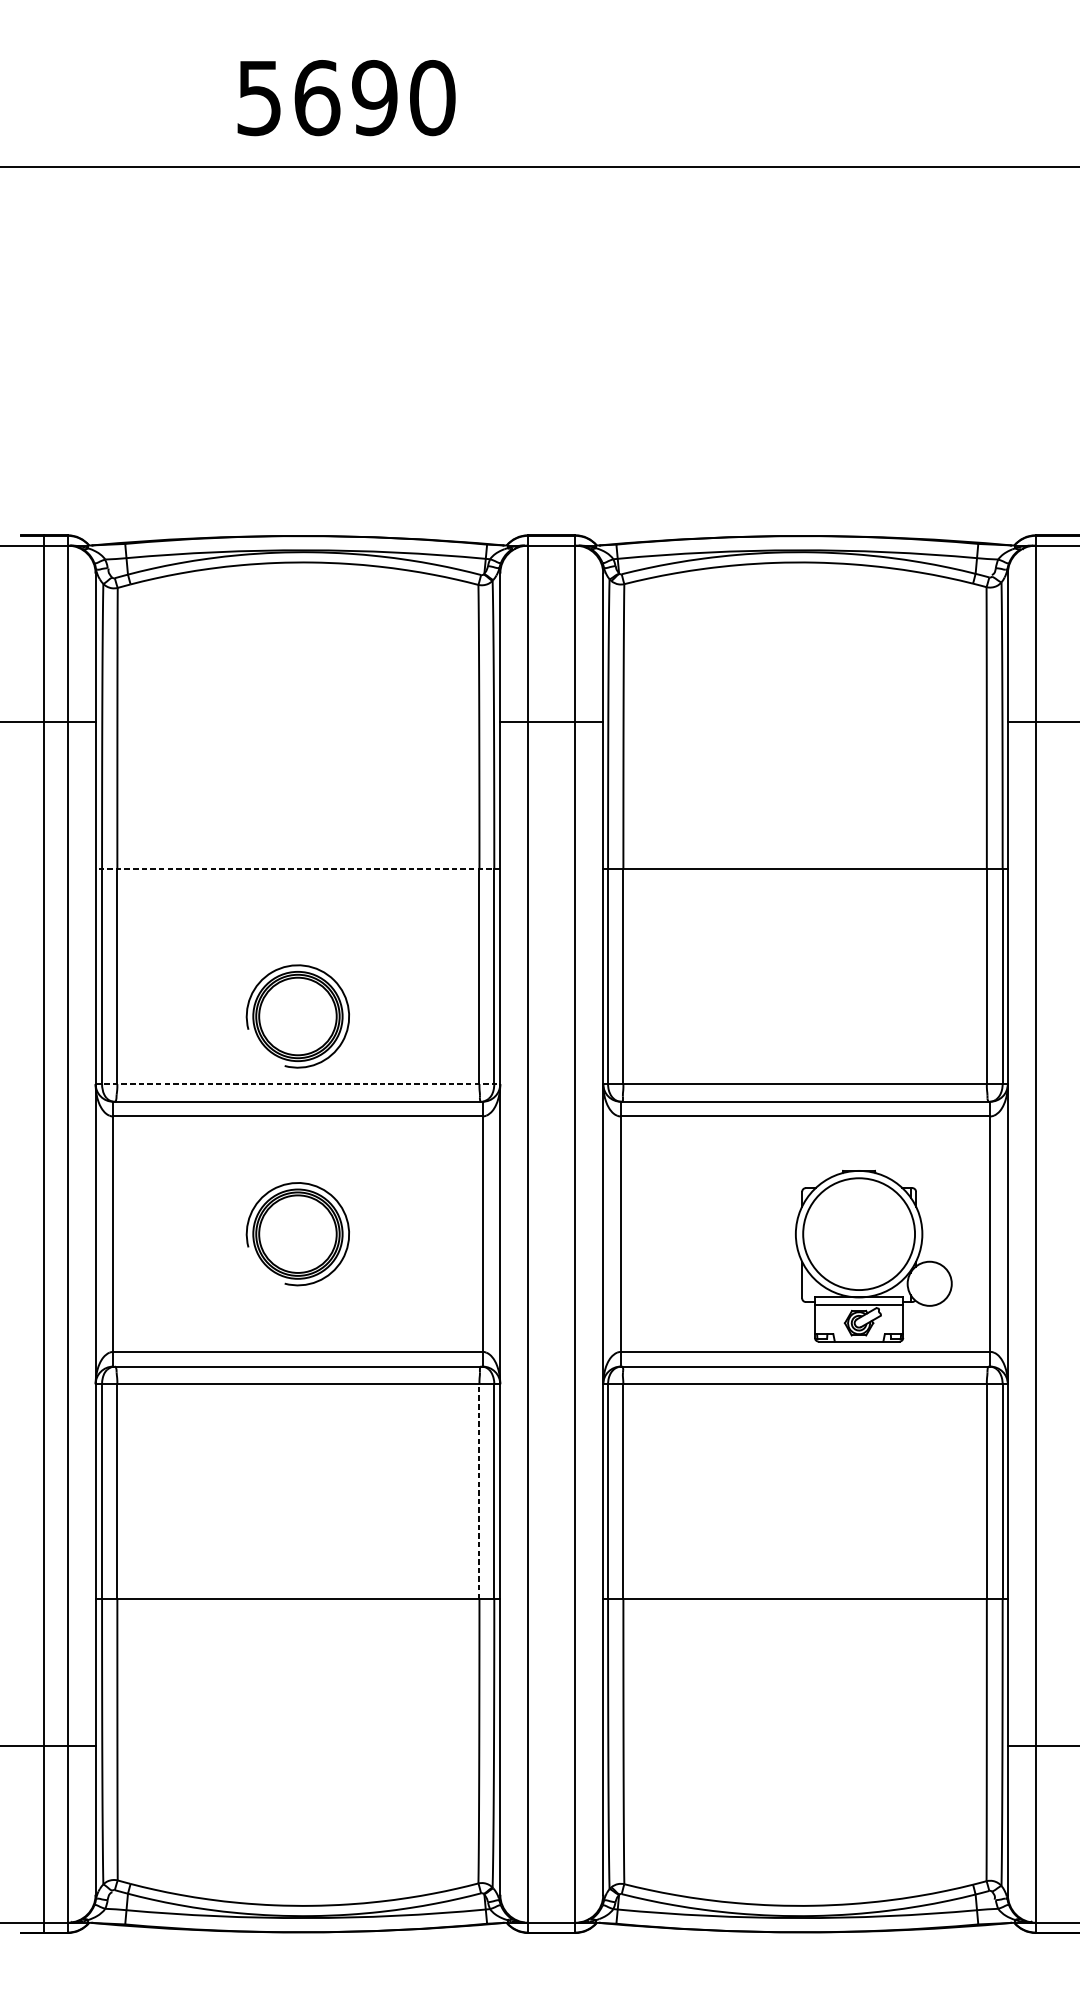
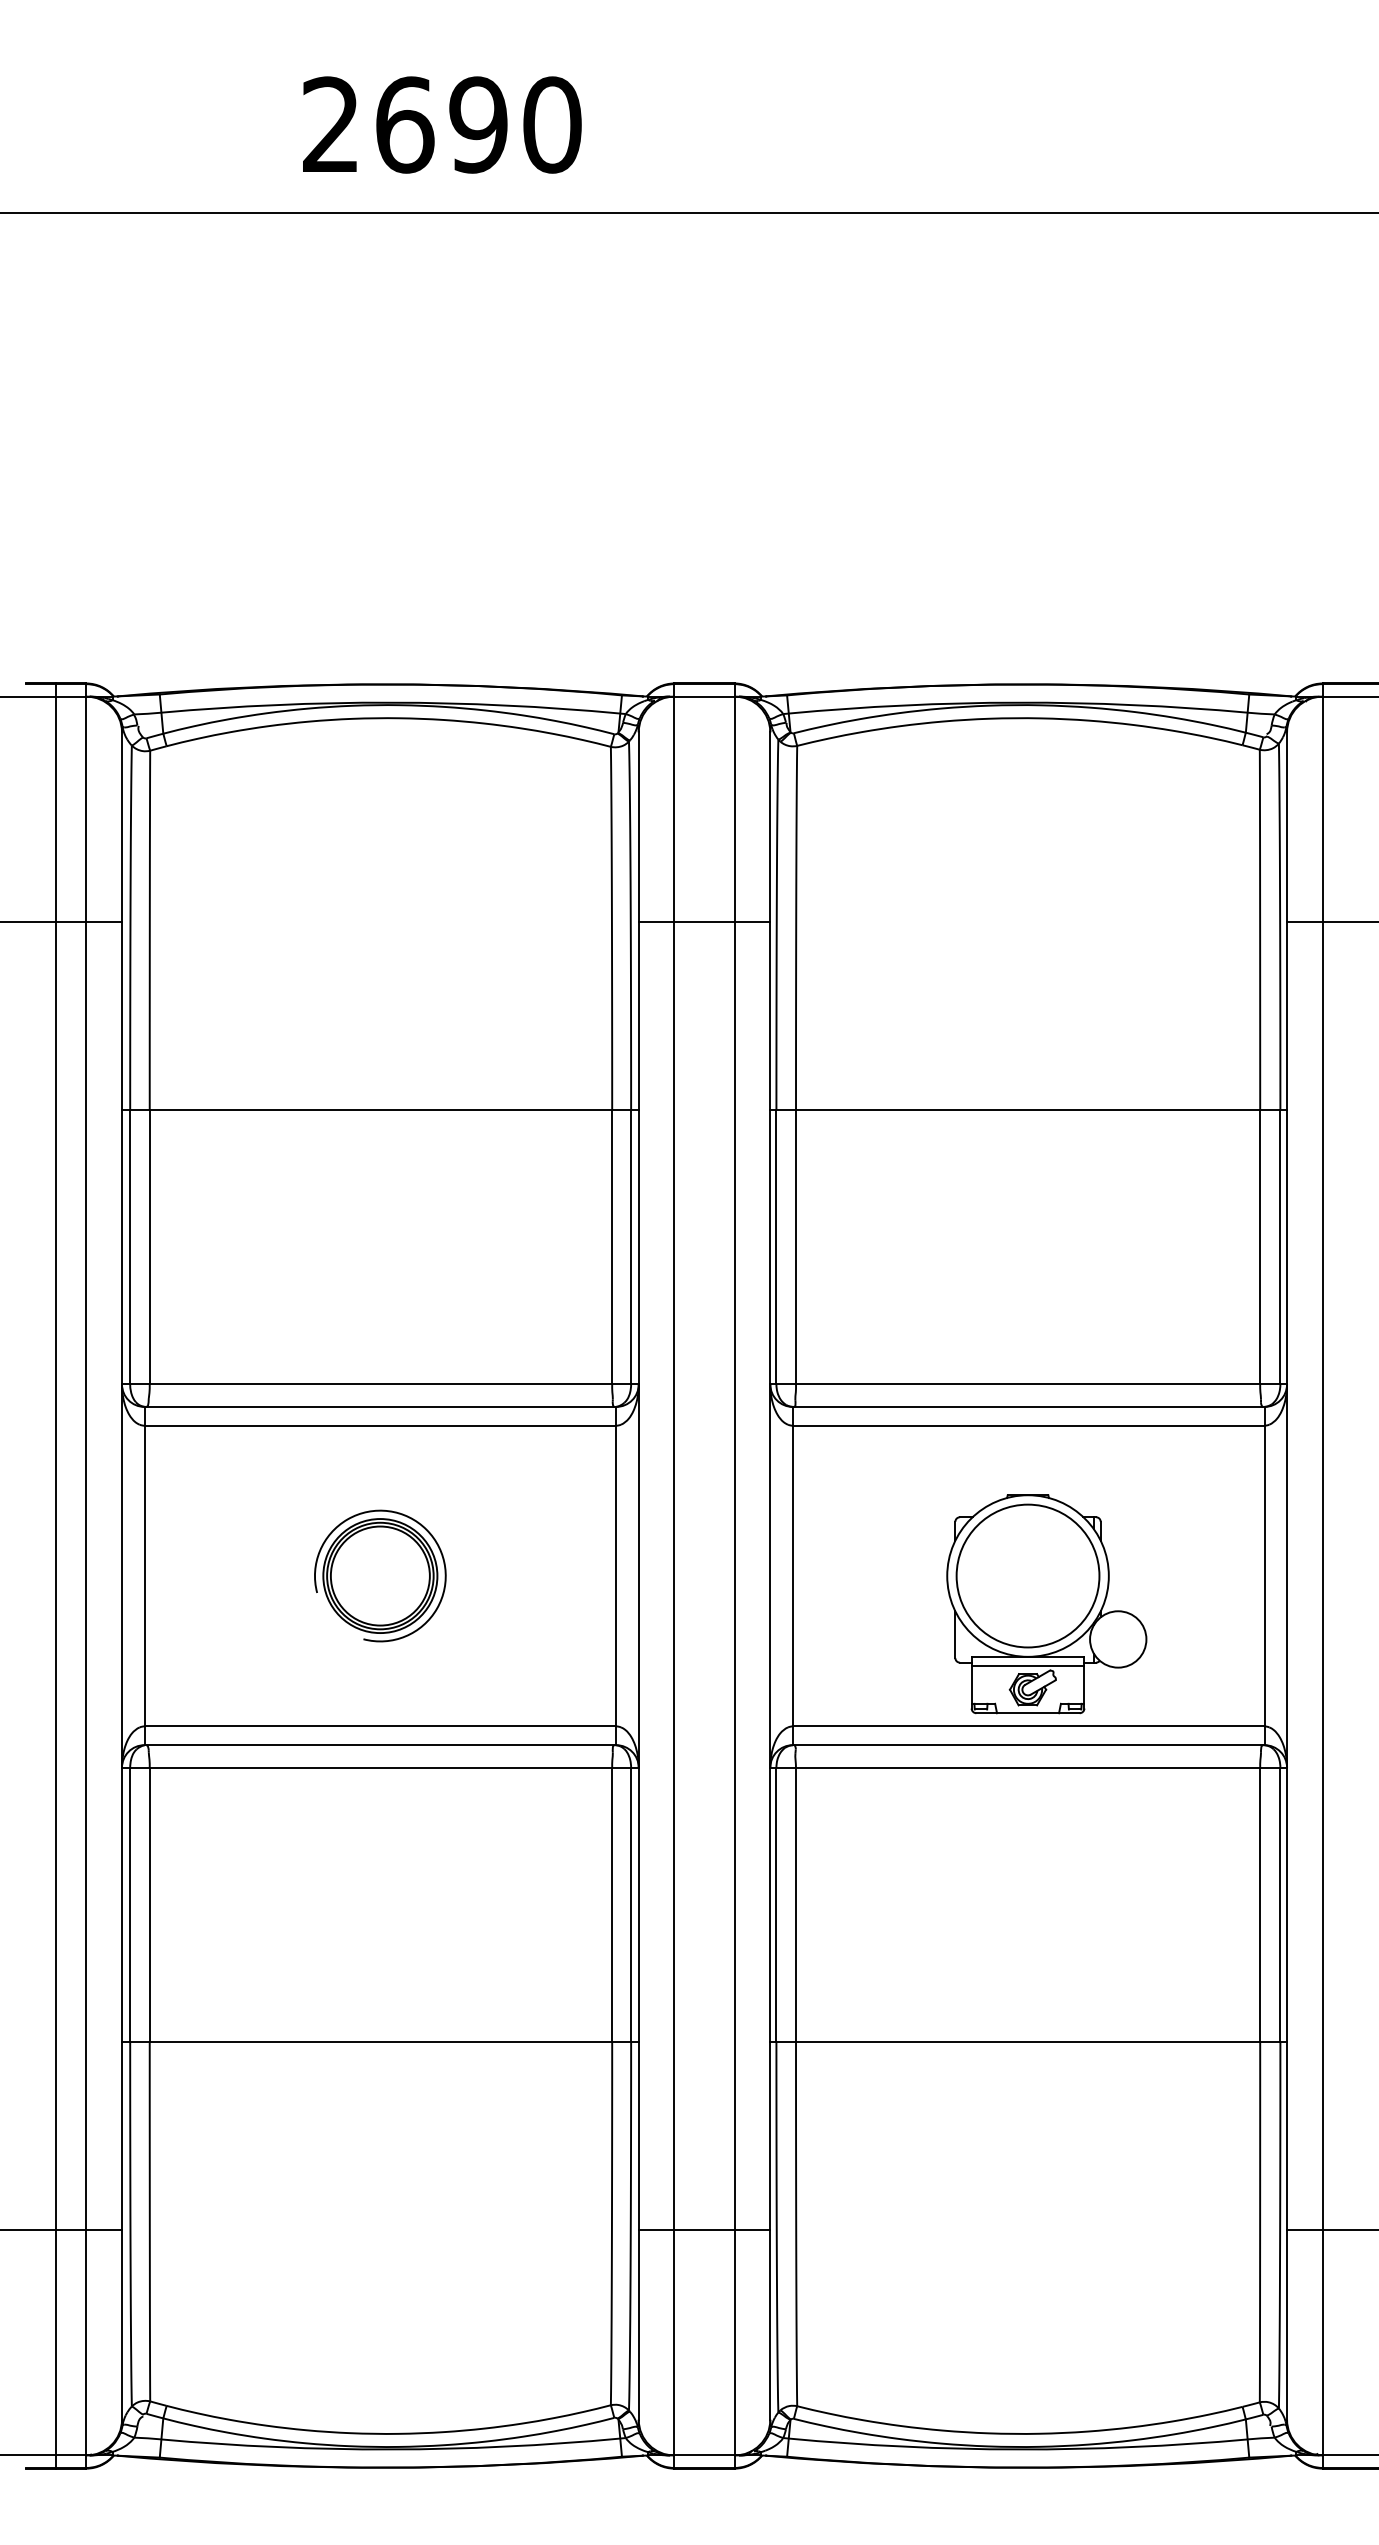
text: (258, 97) -> (330, 124), 5690 -> 2690
line: (297, 869) -> (379, 1110), dashed -> solid
part: (298, 1016) -> (380, 1297), removed
line: (298, 1084) -> (380, 1384), dashed -> solid
part: (873, 1256) -> (1046, 1604), moved
line: (479, 1491) -> (612, 1904), dashed -> solid
line: (551, 1745) -> (704, 2229), added

